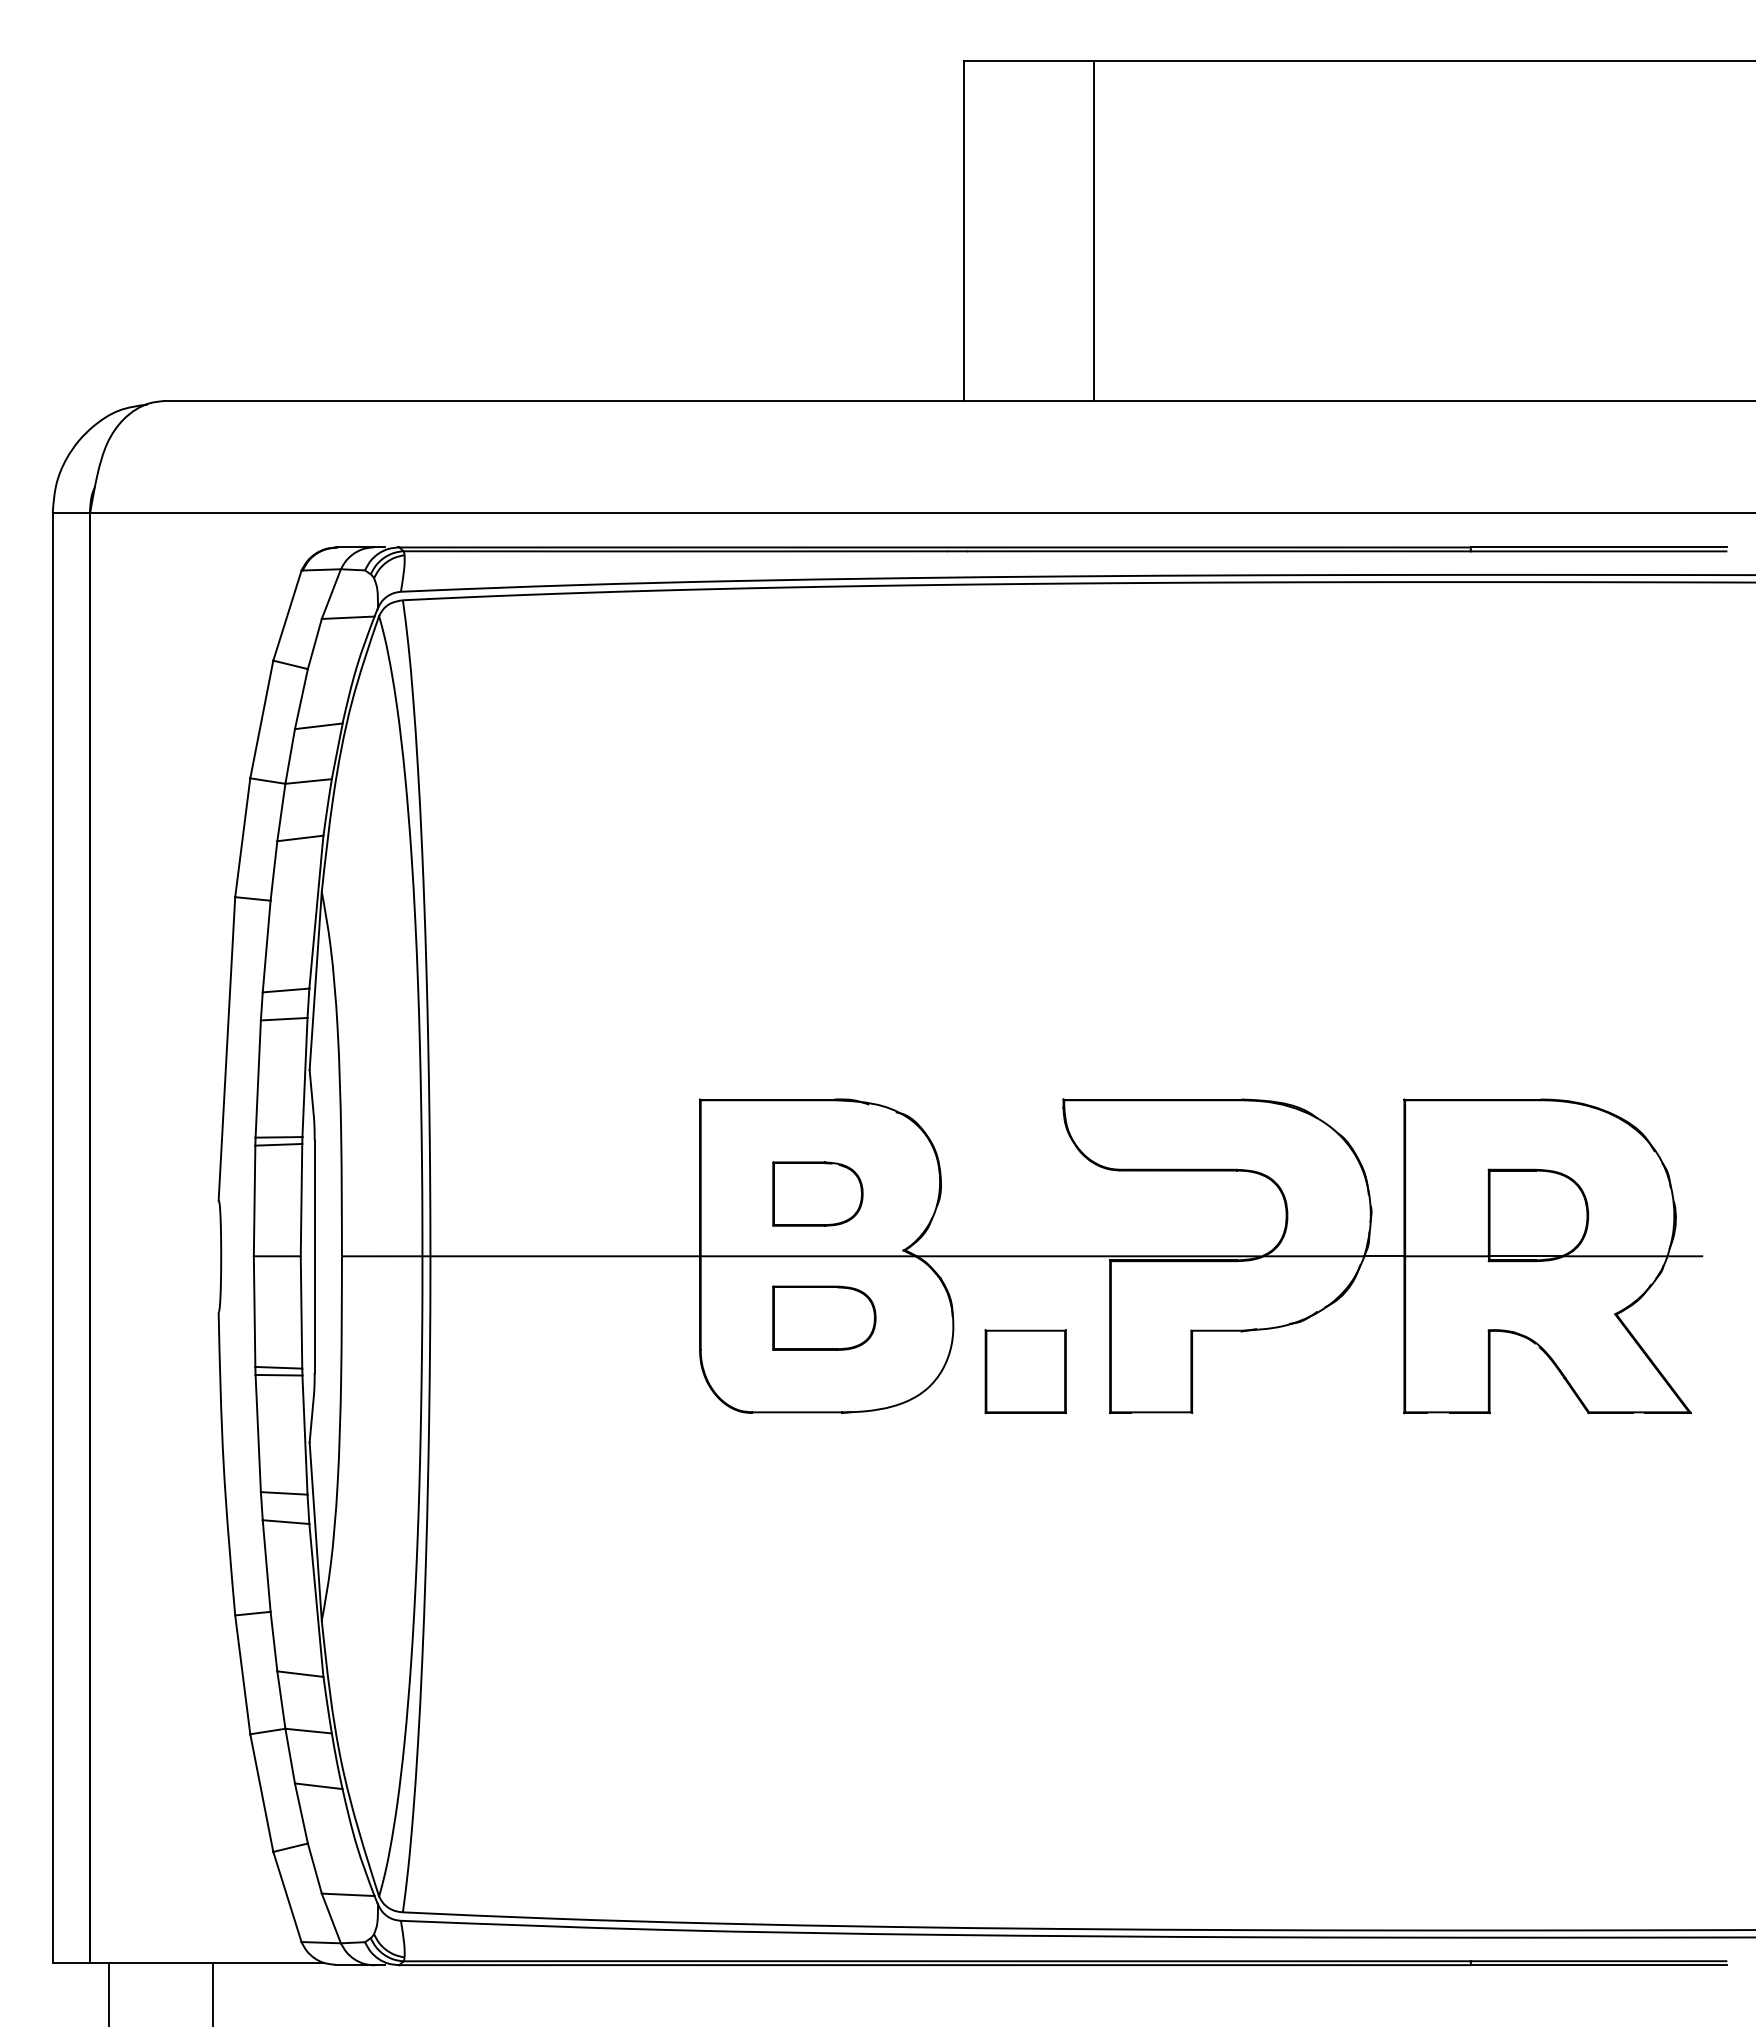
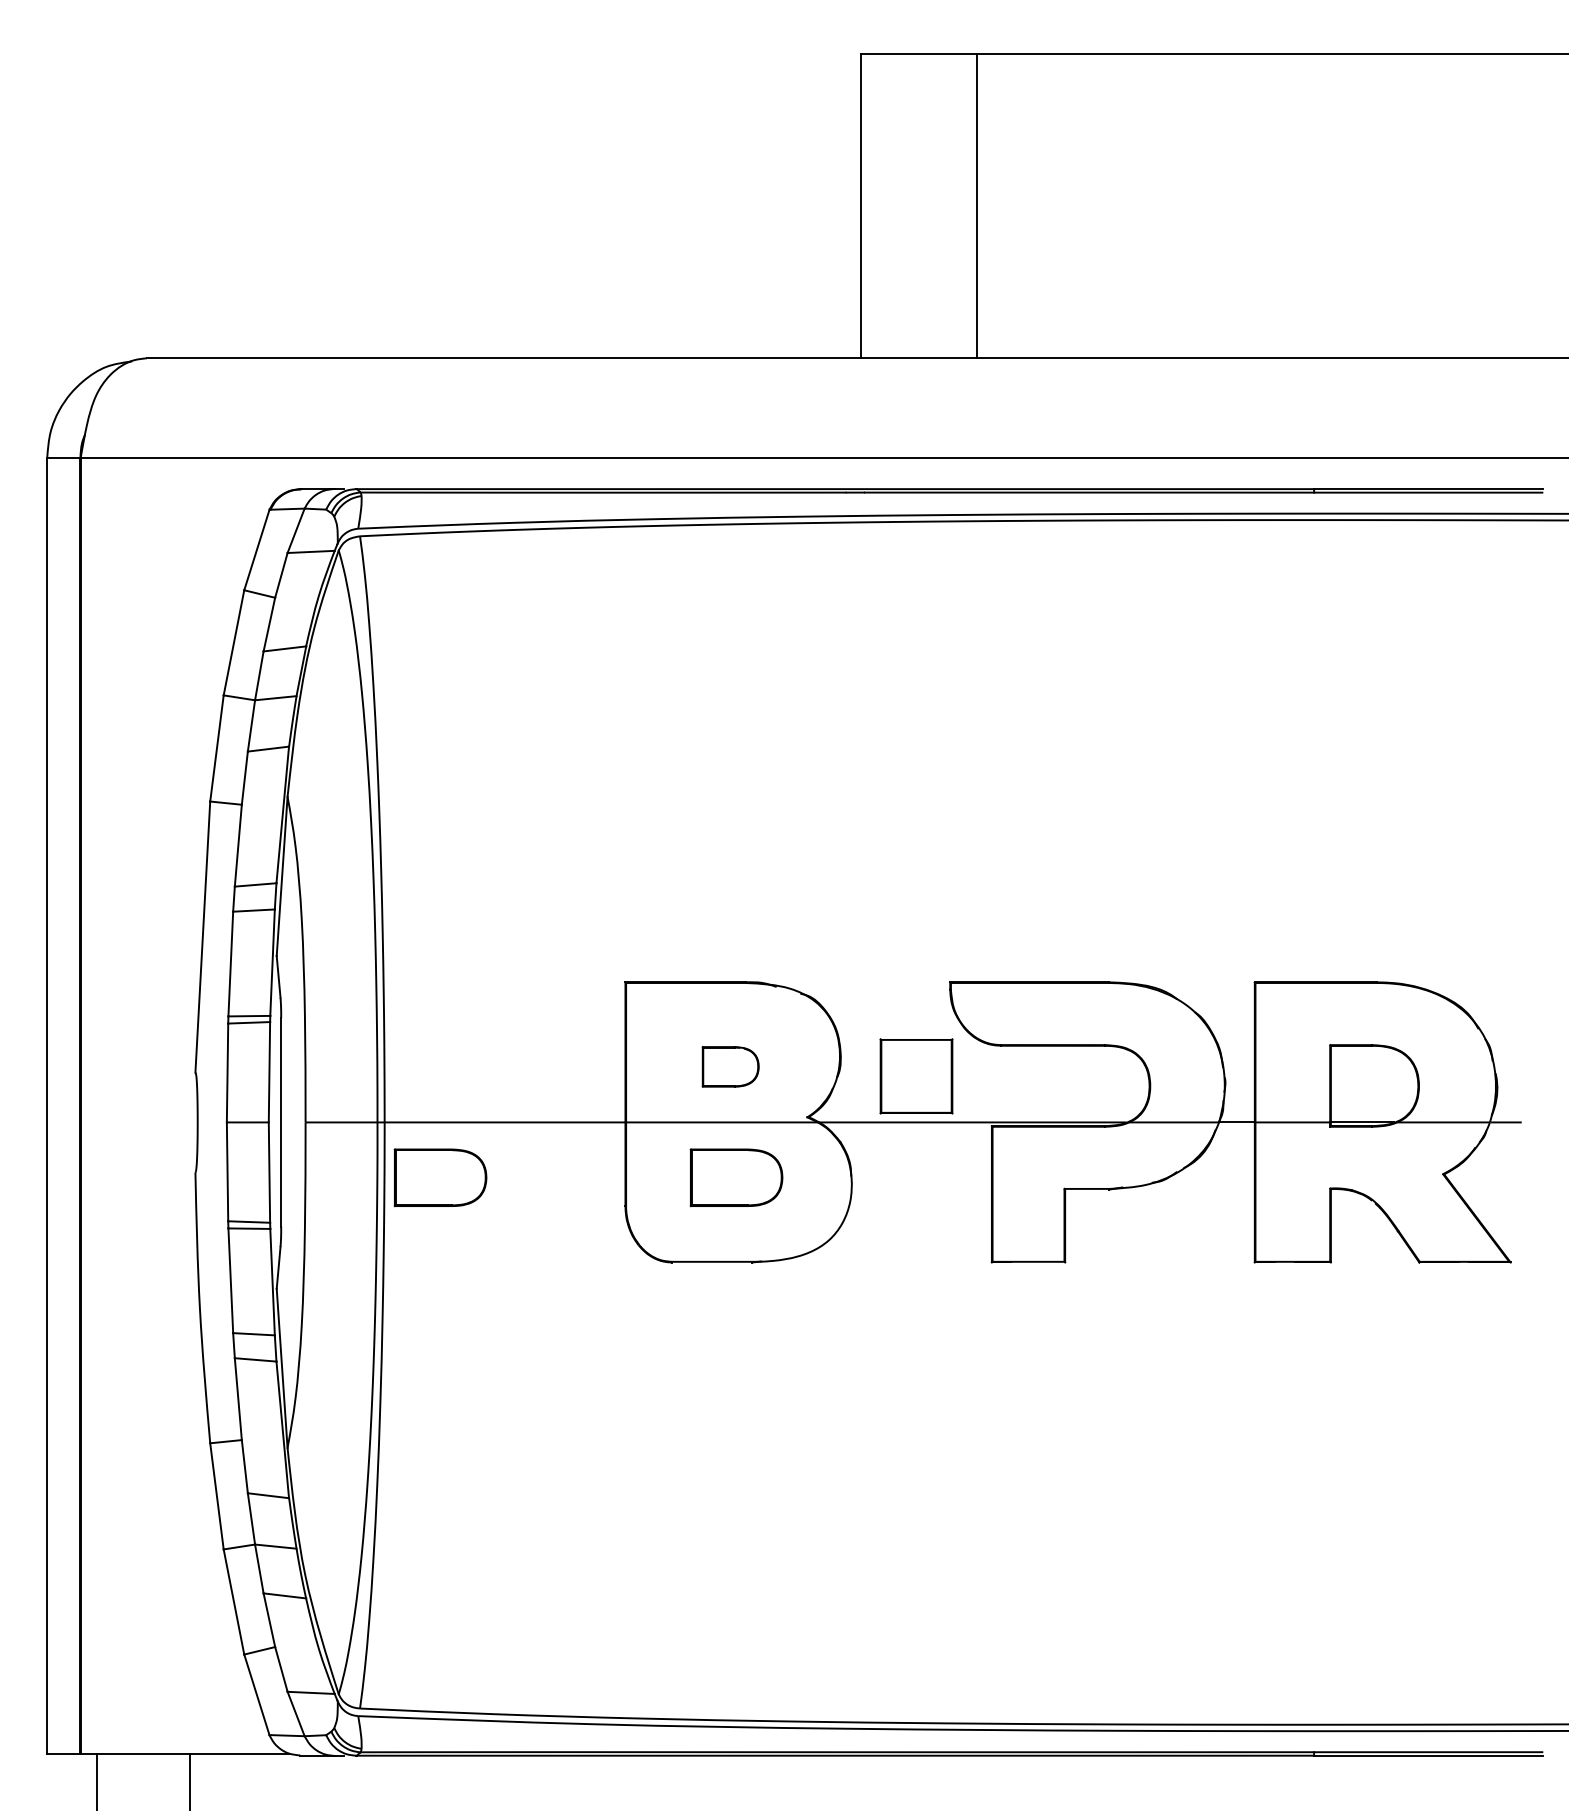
part: (817, 1193) -> (730, 1066), size x0.7
part: (492, 1317) -> (440, 1177), added
part: (1025, 1371) -> (916, 1076), moved

